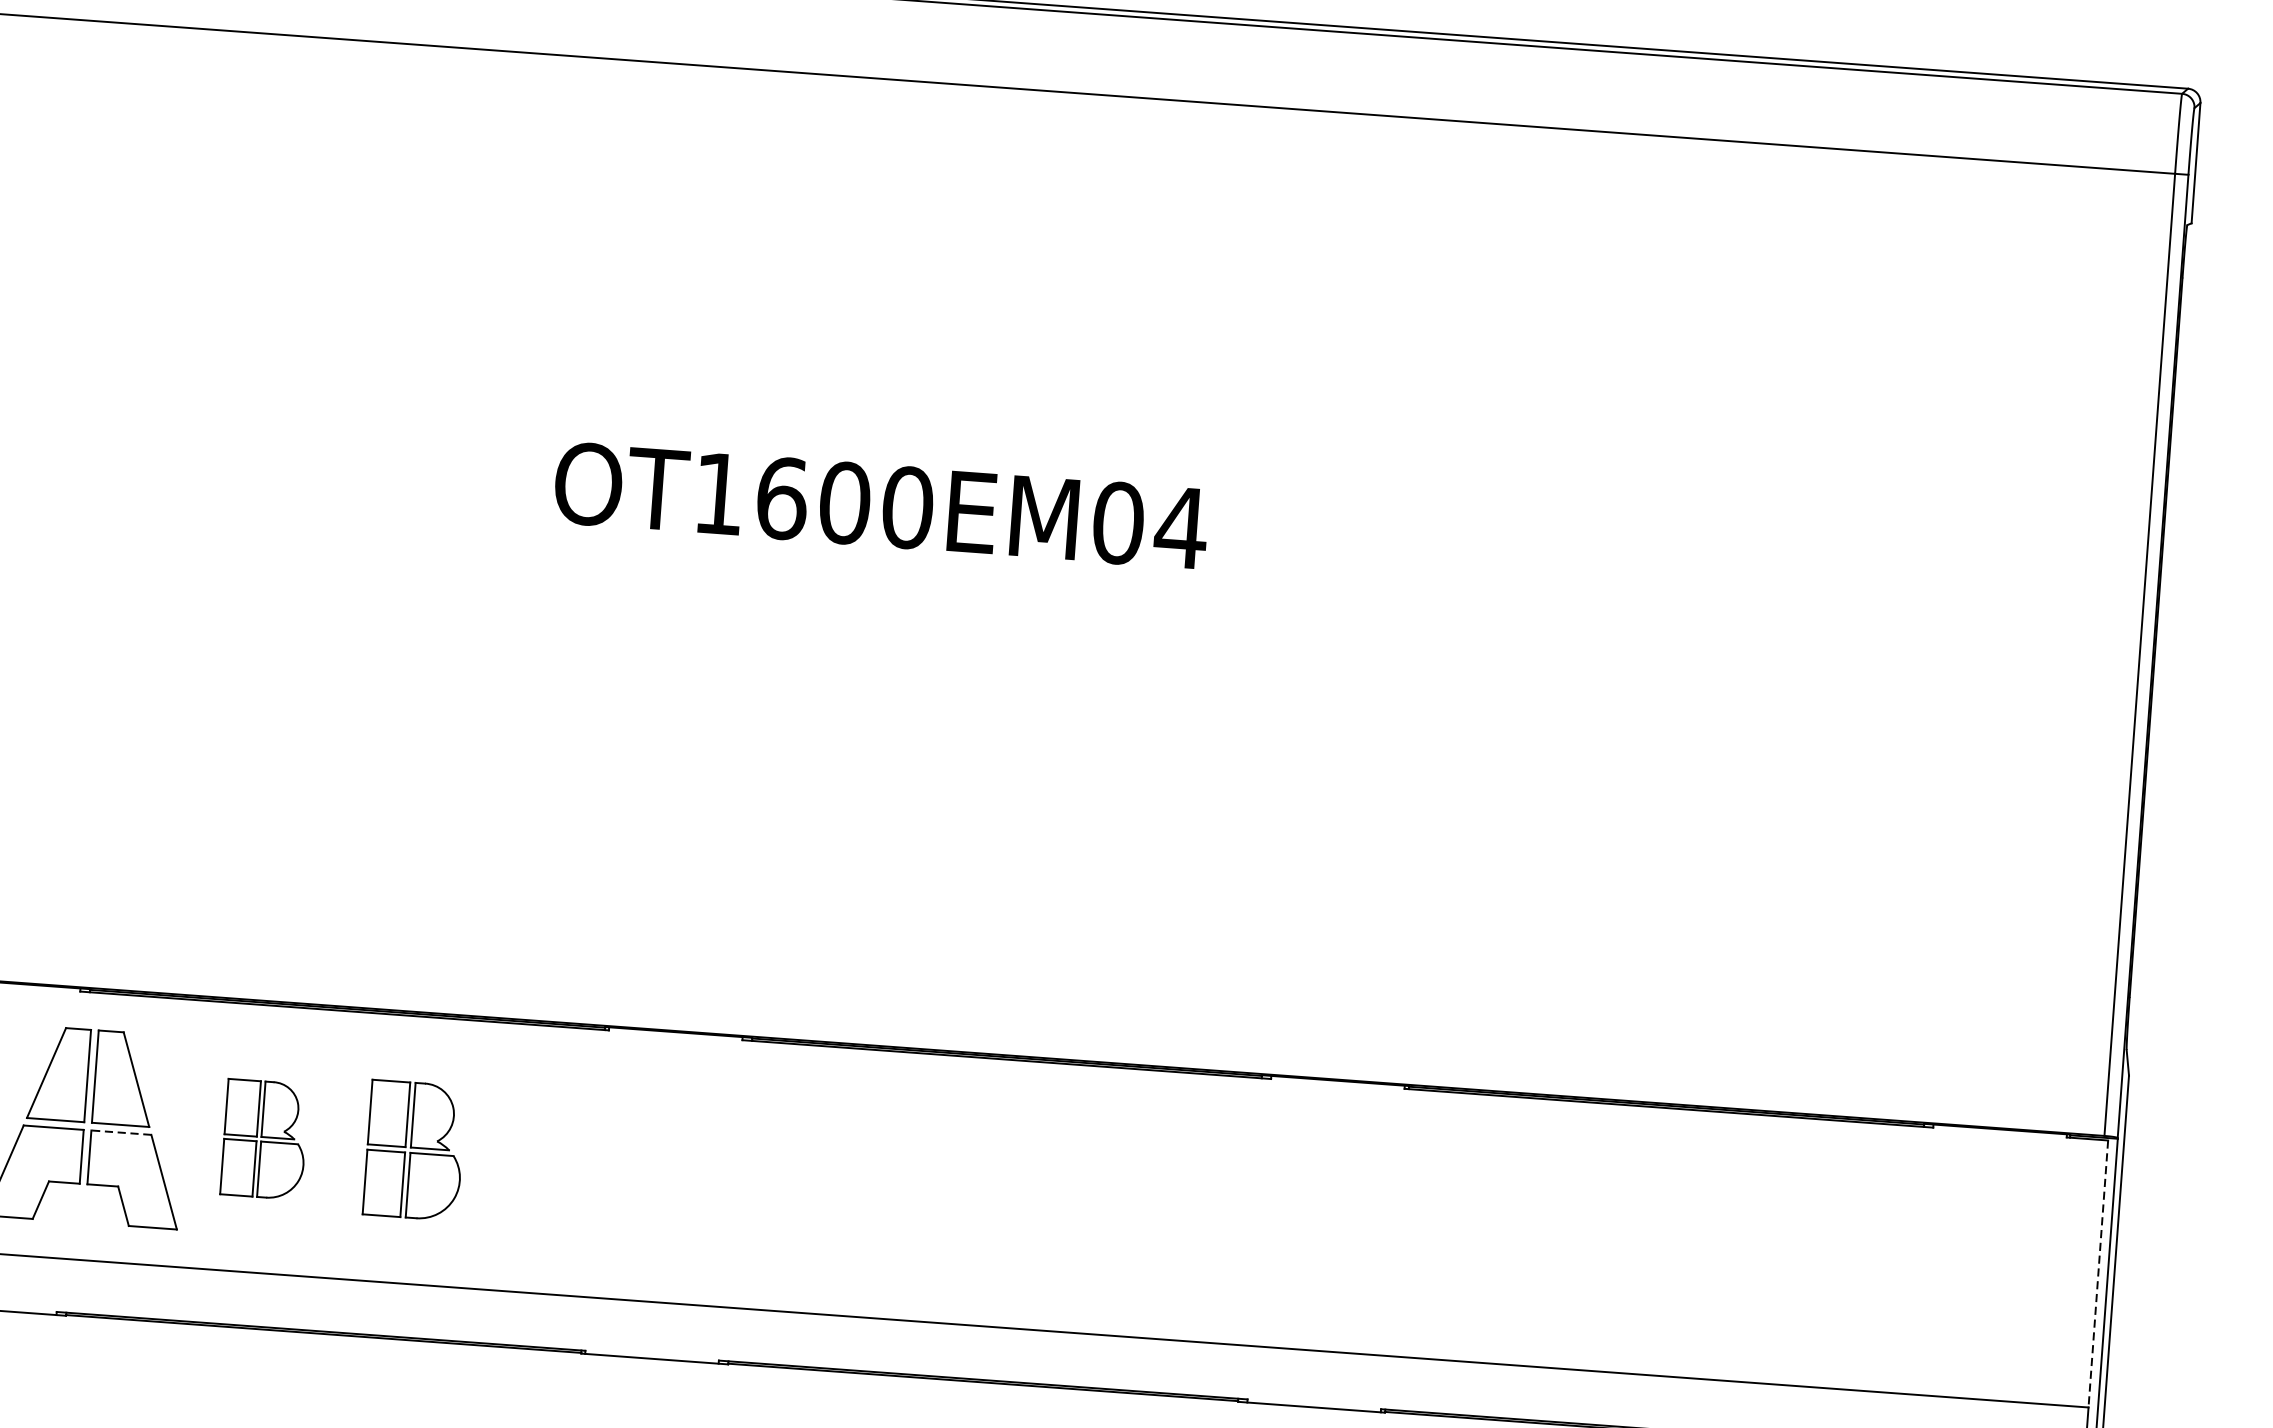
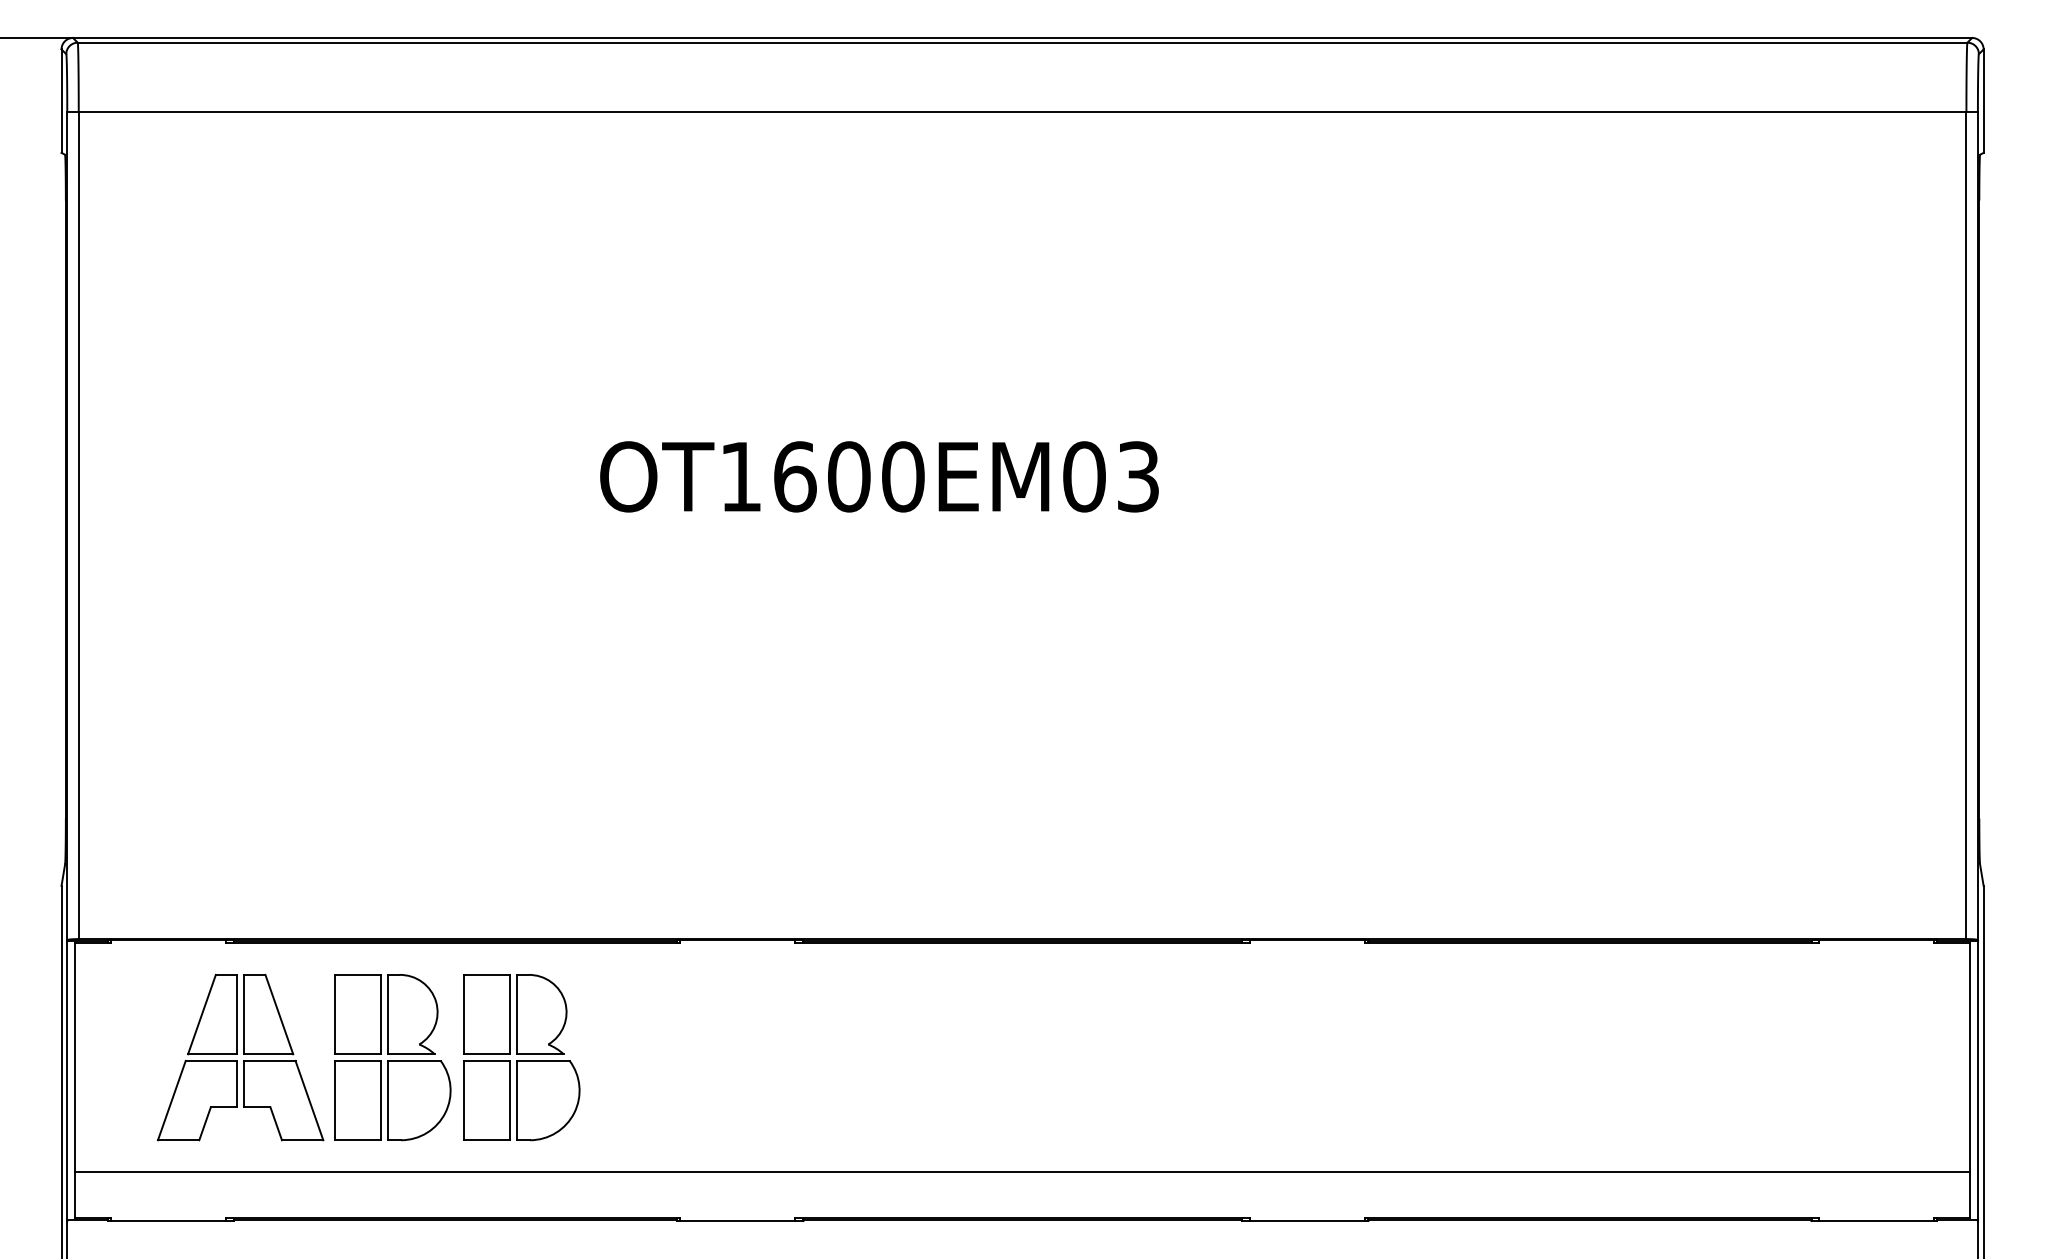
text: (1180, 527) -> (1137, 476), OT1600EM04 -> OT1600EM03
line: (121, 1132) -> (269, 1060), dashed -> solid
part: (264, 1139) -> (392, 1057), size x1.67
part: (414, 1150) -> (521, 1057), size x1.43
line: (2097, 1273) -> (1969, 1057), dashed -> solid

